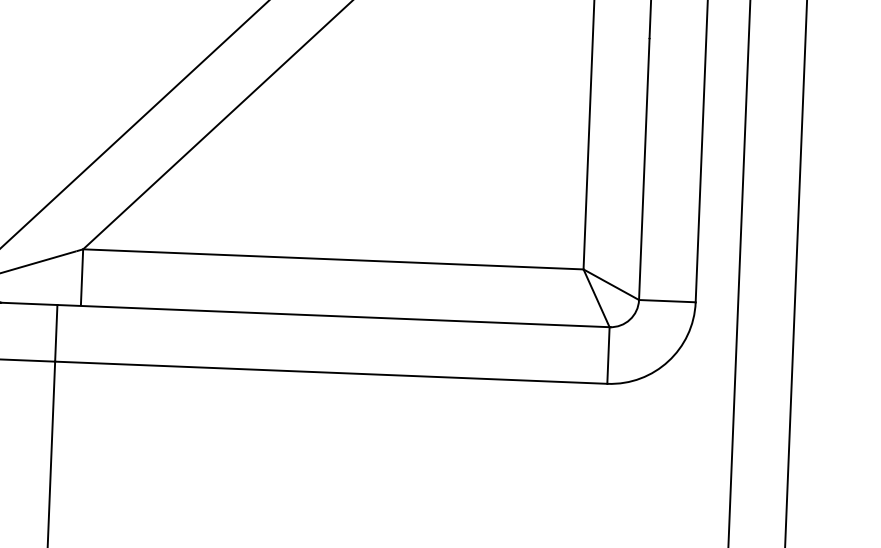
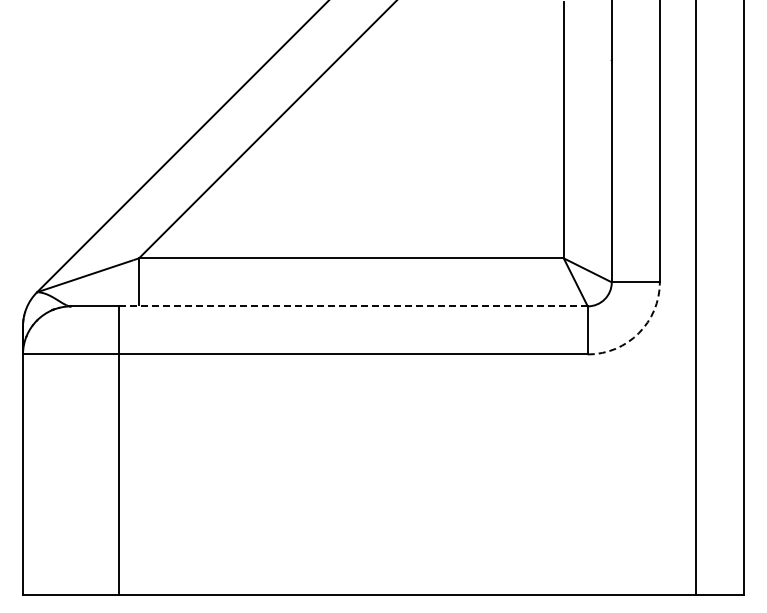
line: (333, 316) -> (353, 306), solid -> dashed
arc: (668, 361) -> (638, 333), solid -> dashed

